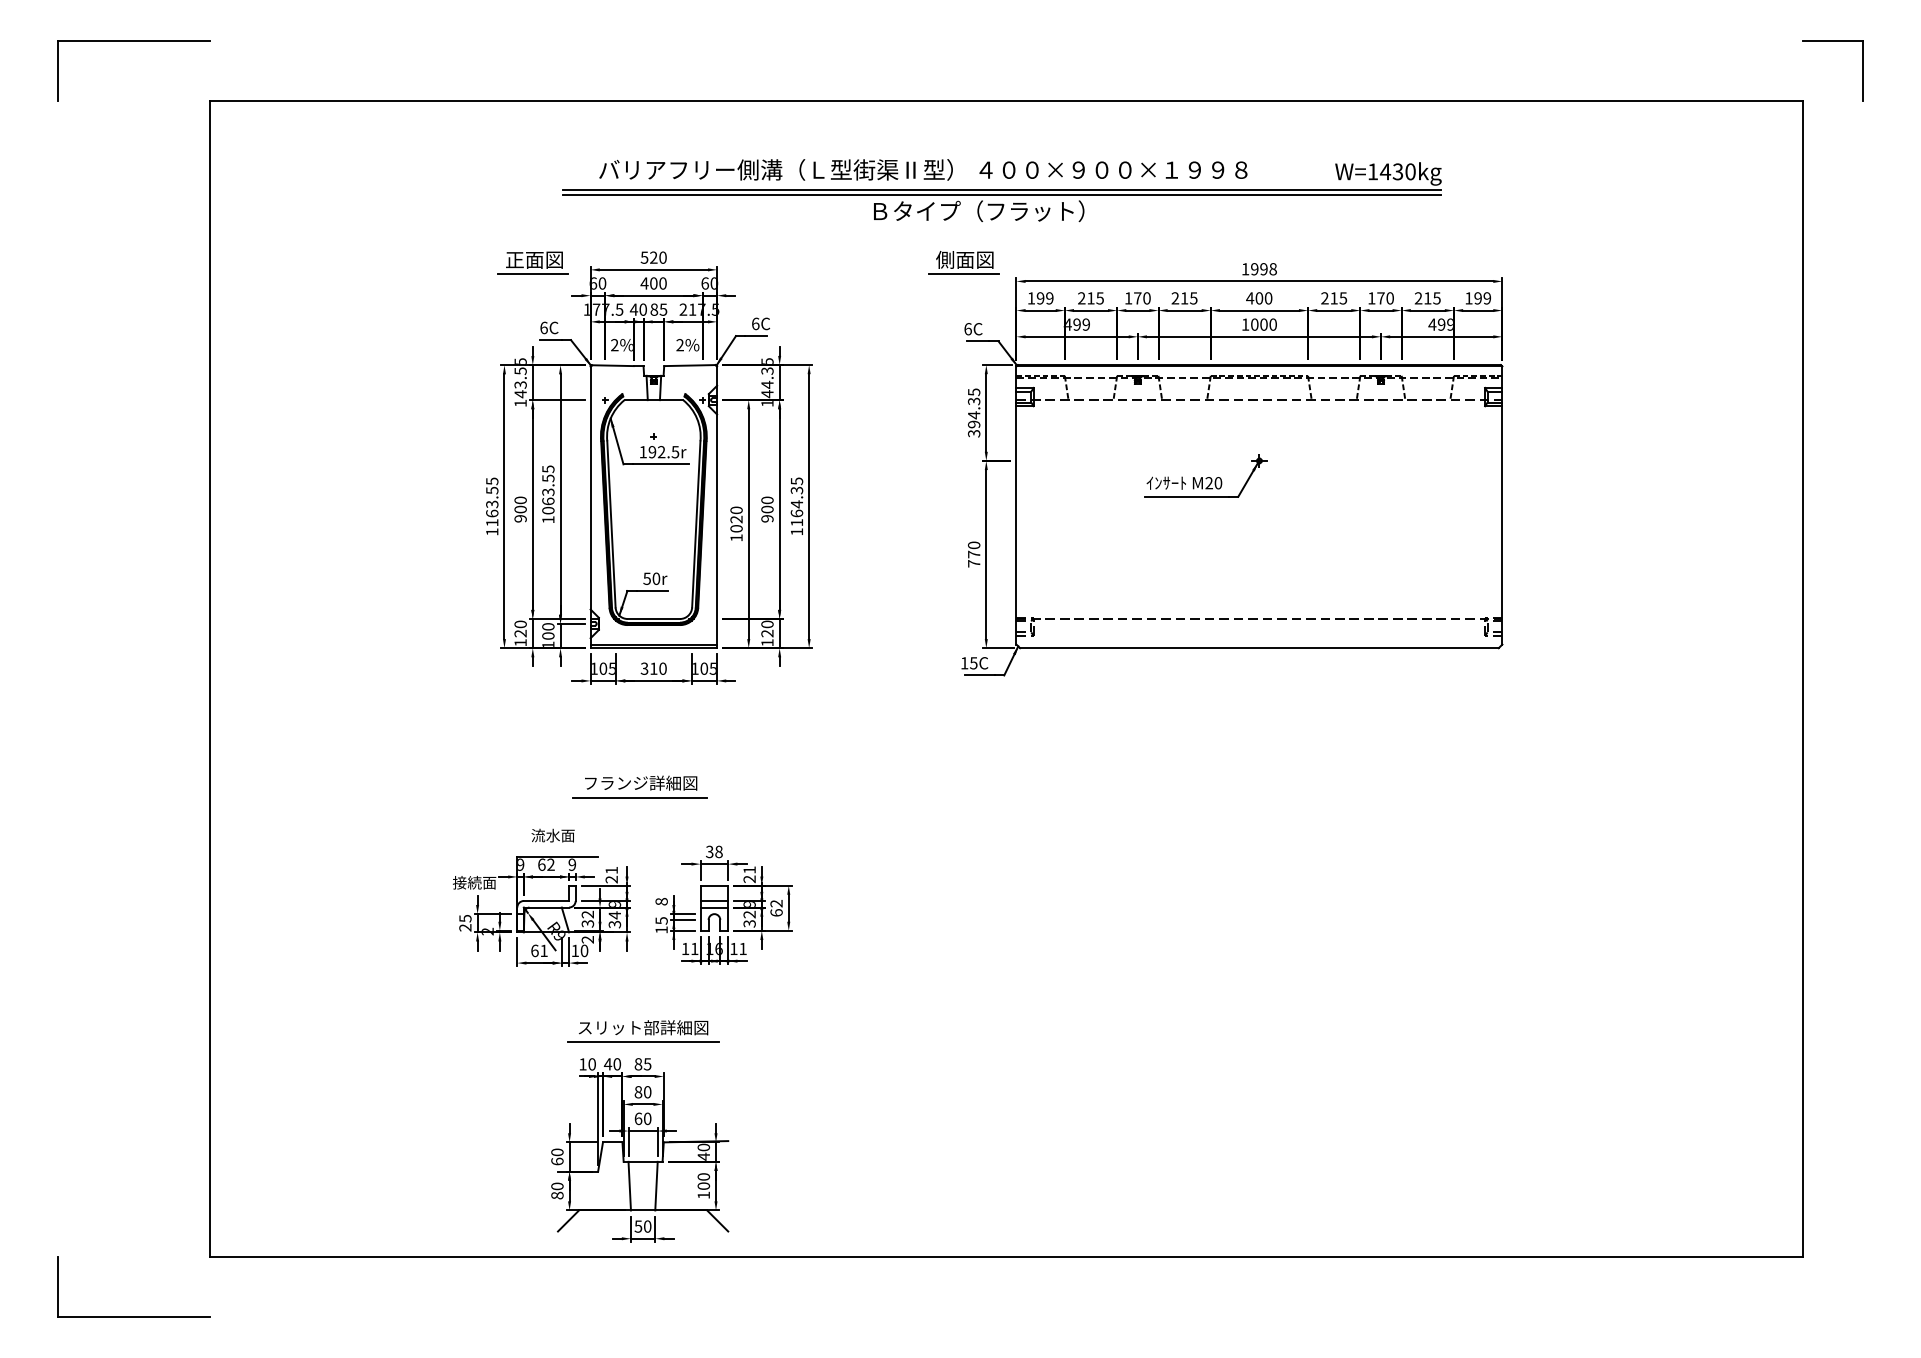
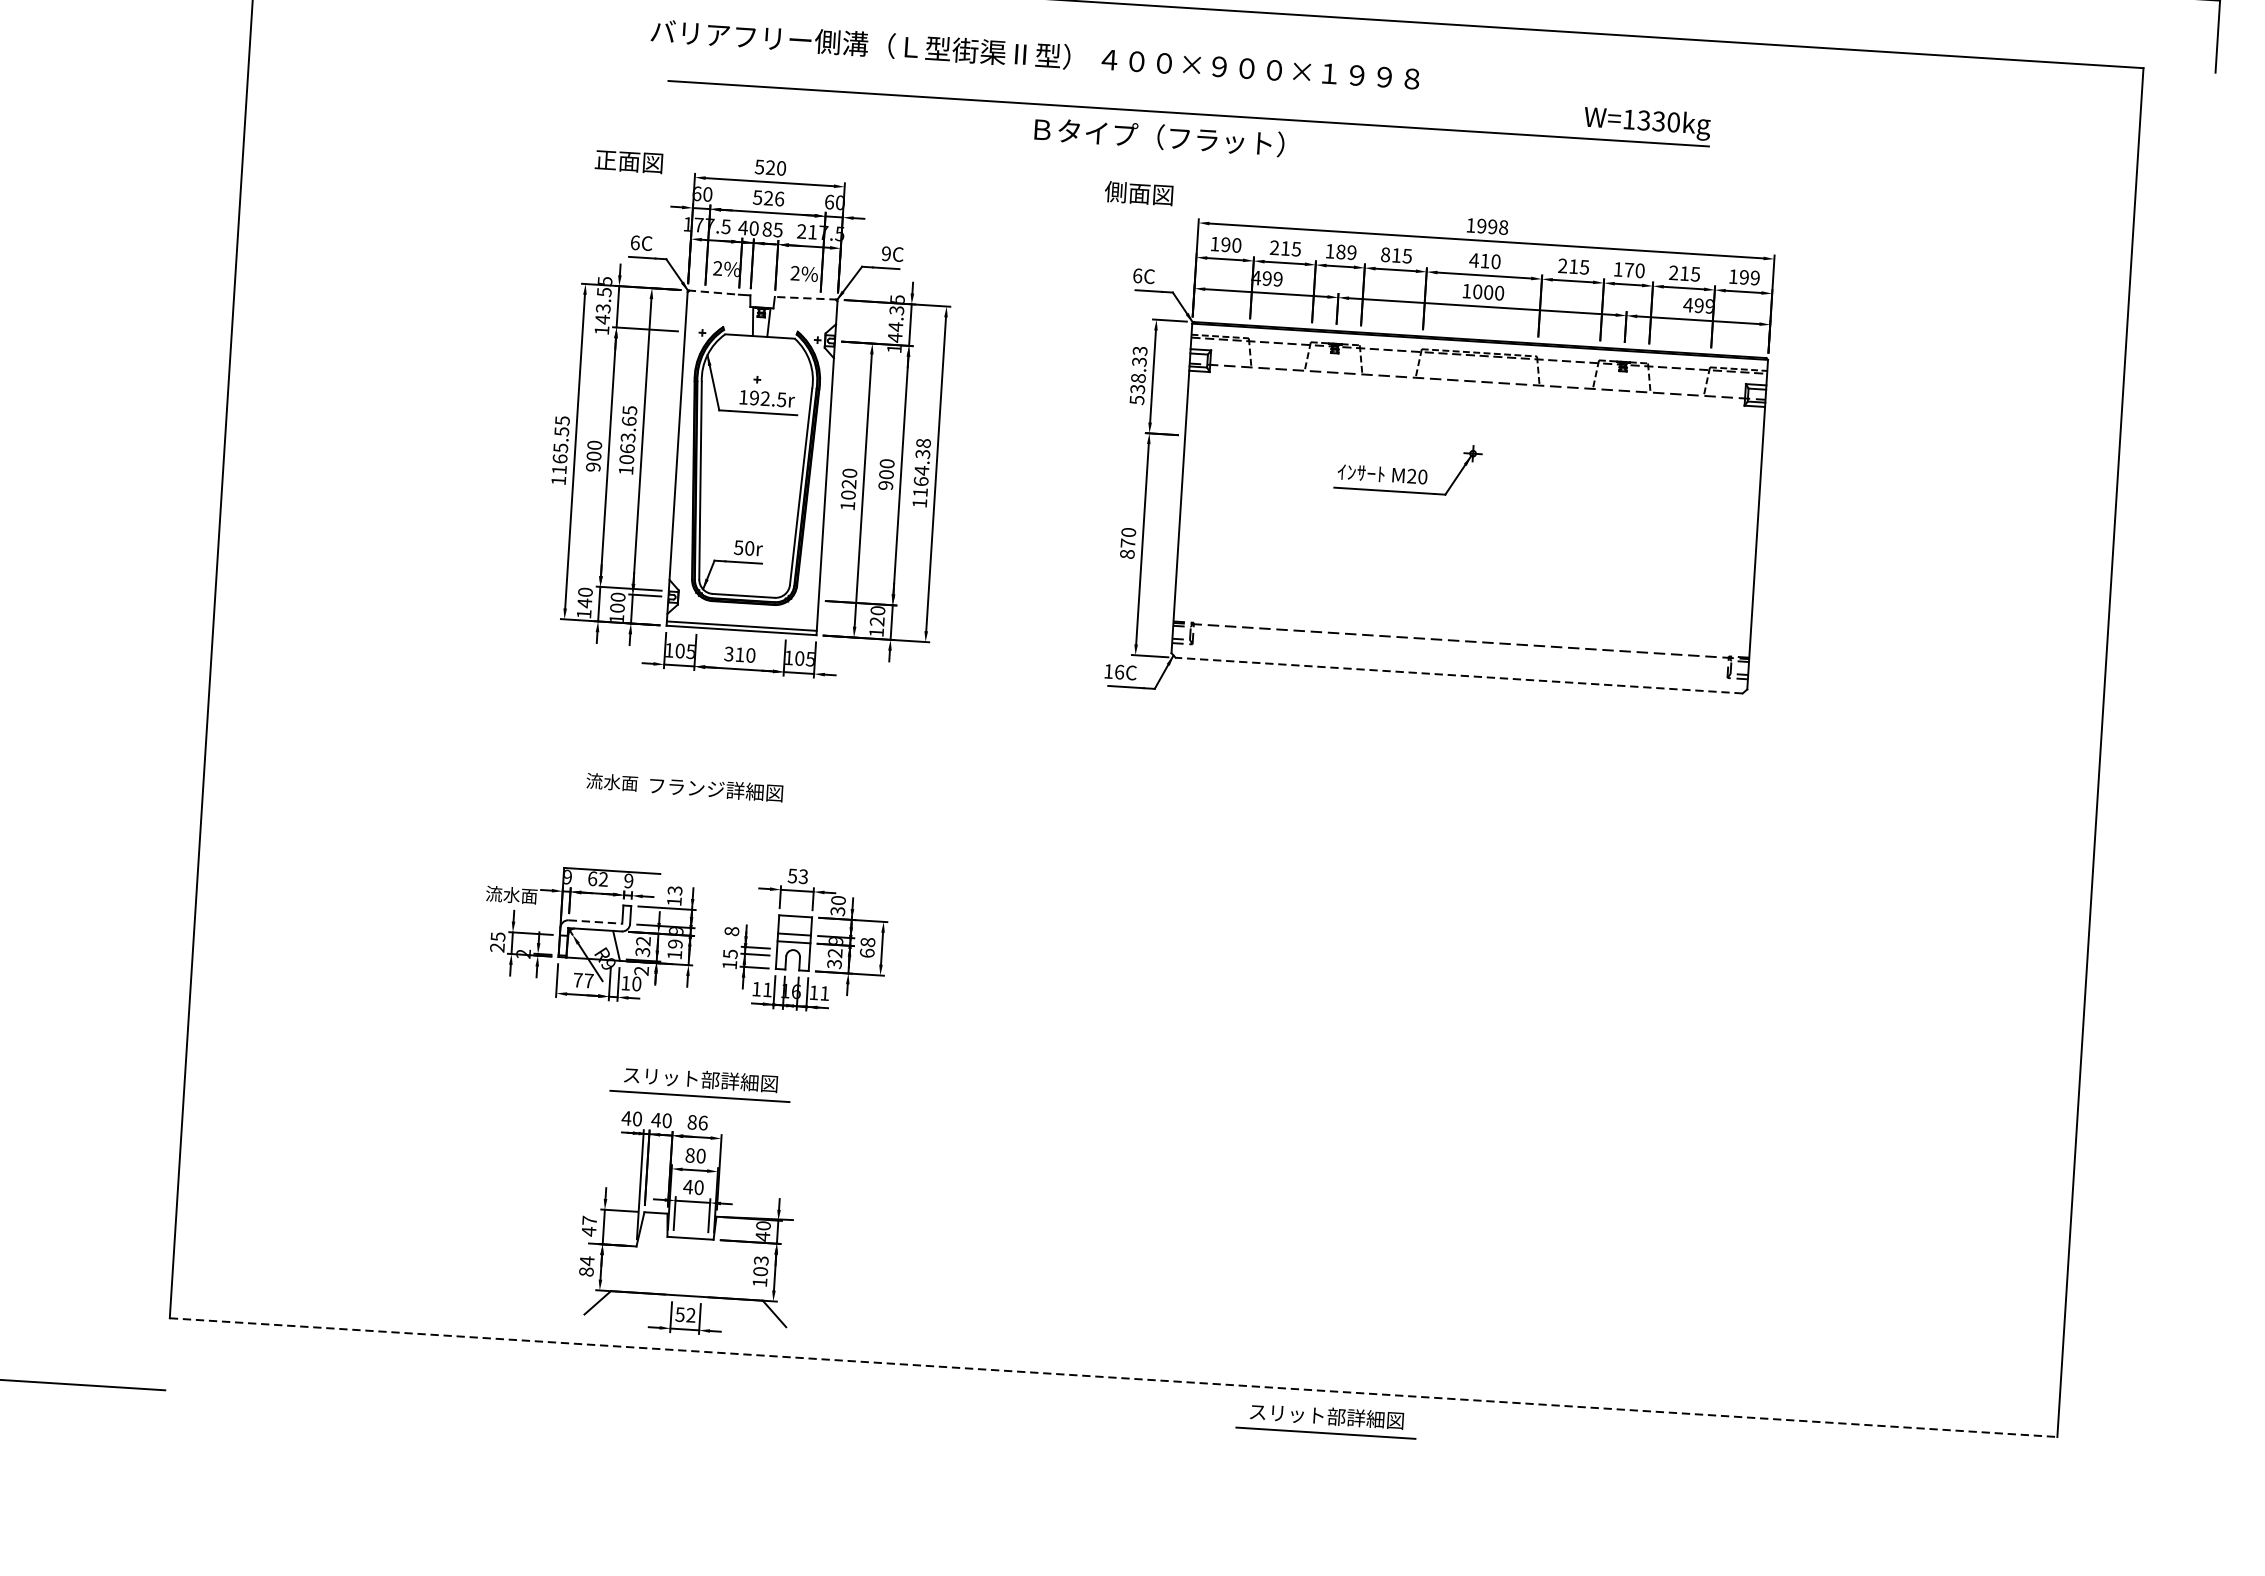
text: (923, 169) -> (1035, 54), moved
text: (1385, 171) -> (1644, 120), W=1430kg -> W=1330kg
line: (1002, 195) -> (1188, 120), removed
line: (533, 274) -> (626, 178), removed
line: (963, 274) -> (1136, 210), removed
text: (653, 283) -> (768, 198), 400 -> 526
text: (1049, 298) -> (1236, 245), 199 -> 190
text: (1142, 298) -> (1346, 252), 170 -> 189
text: (1175, 298) -> (1385, 254), 215 -> 815
text: (1259, 298) -> (1485, 261), 400 -> 410
text: (755, 323) -> (886, 253), 6C -> 9C
line: (612, 365) -> (713, 292), solid -> dashed
line: (690, 365) -> (806, 298), solid -> dashed
text: (973, 412) -> (1137, 374), 394.35 -> 538.33
text: (548, 478) -> (629, 421), 1063.55 -> 1063.65
text: (796, 481) -> (923, 443), 1164.35 -> 1164.38
text: (491, 503) -> (559, 446), 1163.55 -> 1165.55
text: (974, 563) -> (1127, 553), 770 -> 870
text: (520, 633) -> (584, 603), 120 -> 140
line: (1258, 648) -> (1458, 675), solid -> dashed
text: (973, 663) -> (1119, 672), 15C -> 16C
line: (640, 797) -> (714, 806), removed
text: (552, 835) -> (611, 782), moved
text: (714, 851) -> (798, 875), 38 -> 53
text: (611, 874) -> (674, 895), 21 -> 13
text: (749, 874) -> (838, 905), 21 -> 30
text: (466, 882) -> (502, 894), 接続面 -> 流水面
line: (546, 900) -> (595, 921), solid -> dashed
text: (776, 903) -> (867, 942), 62 -> 68
text: (614, 919) -> (674, 949), 34 -> 19
text: (539, 950) -> (583, 980), 61 -> 77
text: (582, 1064) -> (625, 1118), 10 -> 40
text: (647, 1064) -> (702, 1123), 85 -> 86
text: (638, 1118) -> (688, 1186), 60 -> 40
text: (557, 1156) -> (589, 1225), 60 -> 47
text: (703, 1176) -> (760, 1260), 100 -> 103
line: (629, 1185) -> (672, 1265), removed
line: (656, 1185) -> (704, 1267), removed
text: (557, 1186) -> (587, 1261), 80 -> 84
text: (647, 1226) -> (690, 1315), 50 -> 52
line: (1006, 1256) -> (1114, 1377), solid -> dashed
part: (1187, 1281) -> (1326, 1420), added

